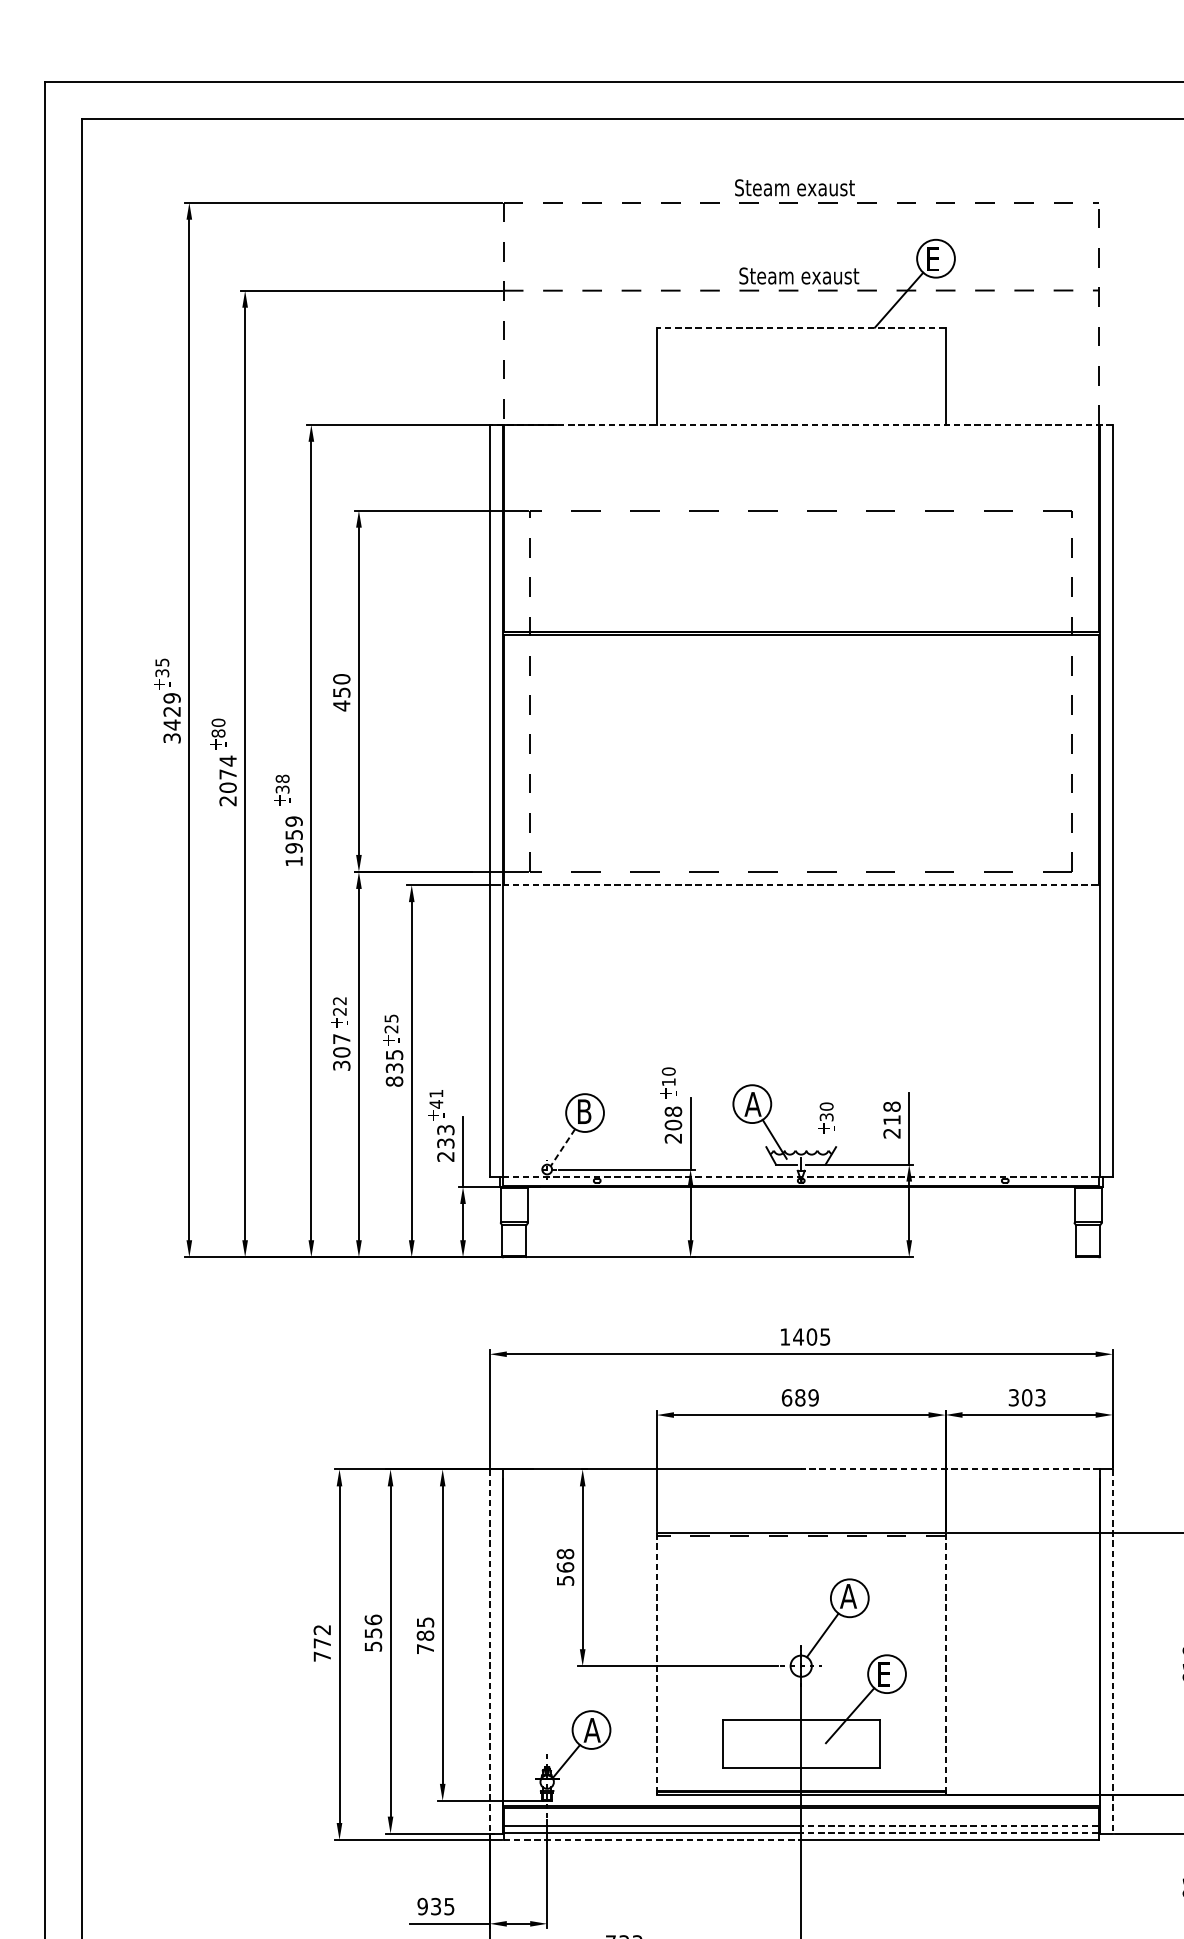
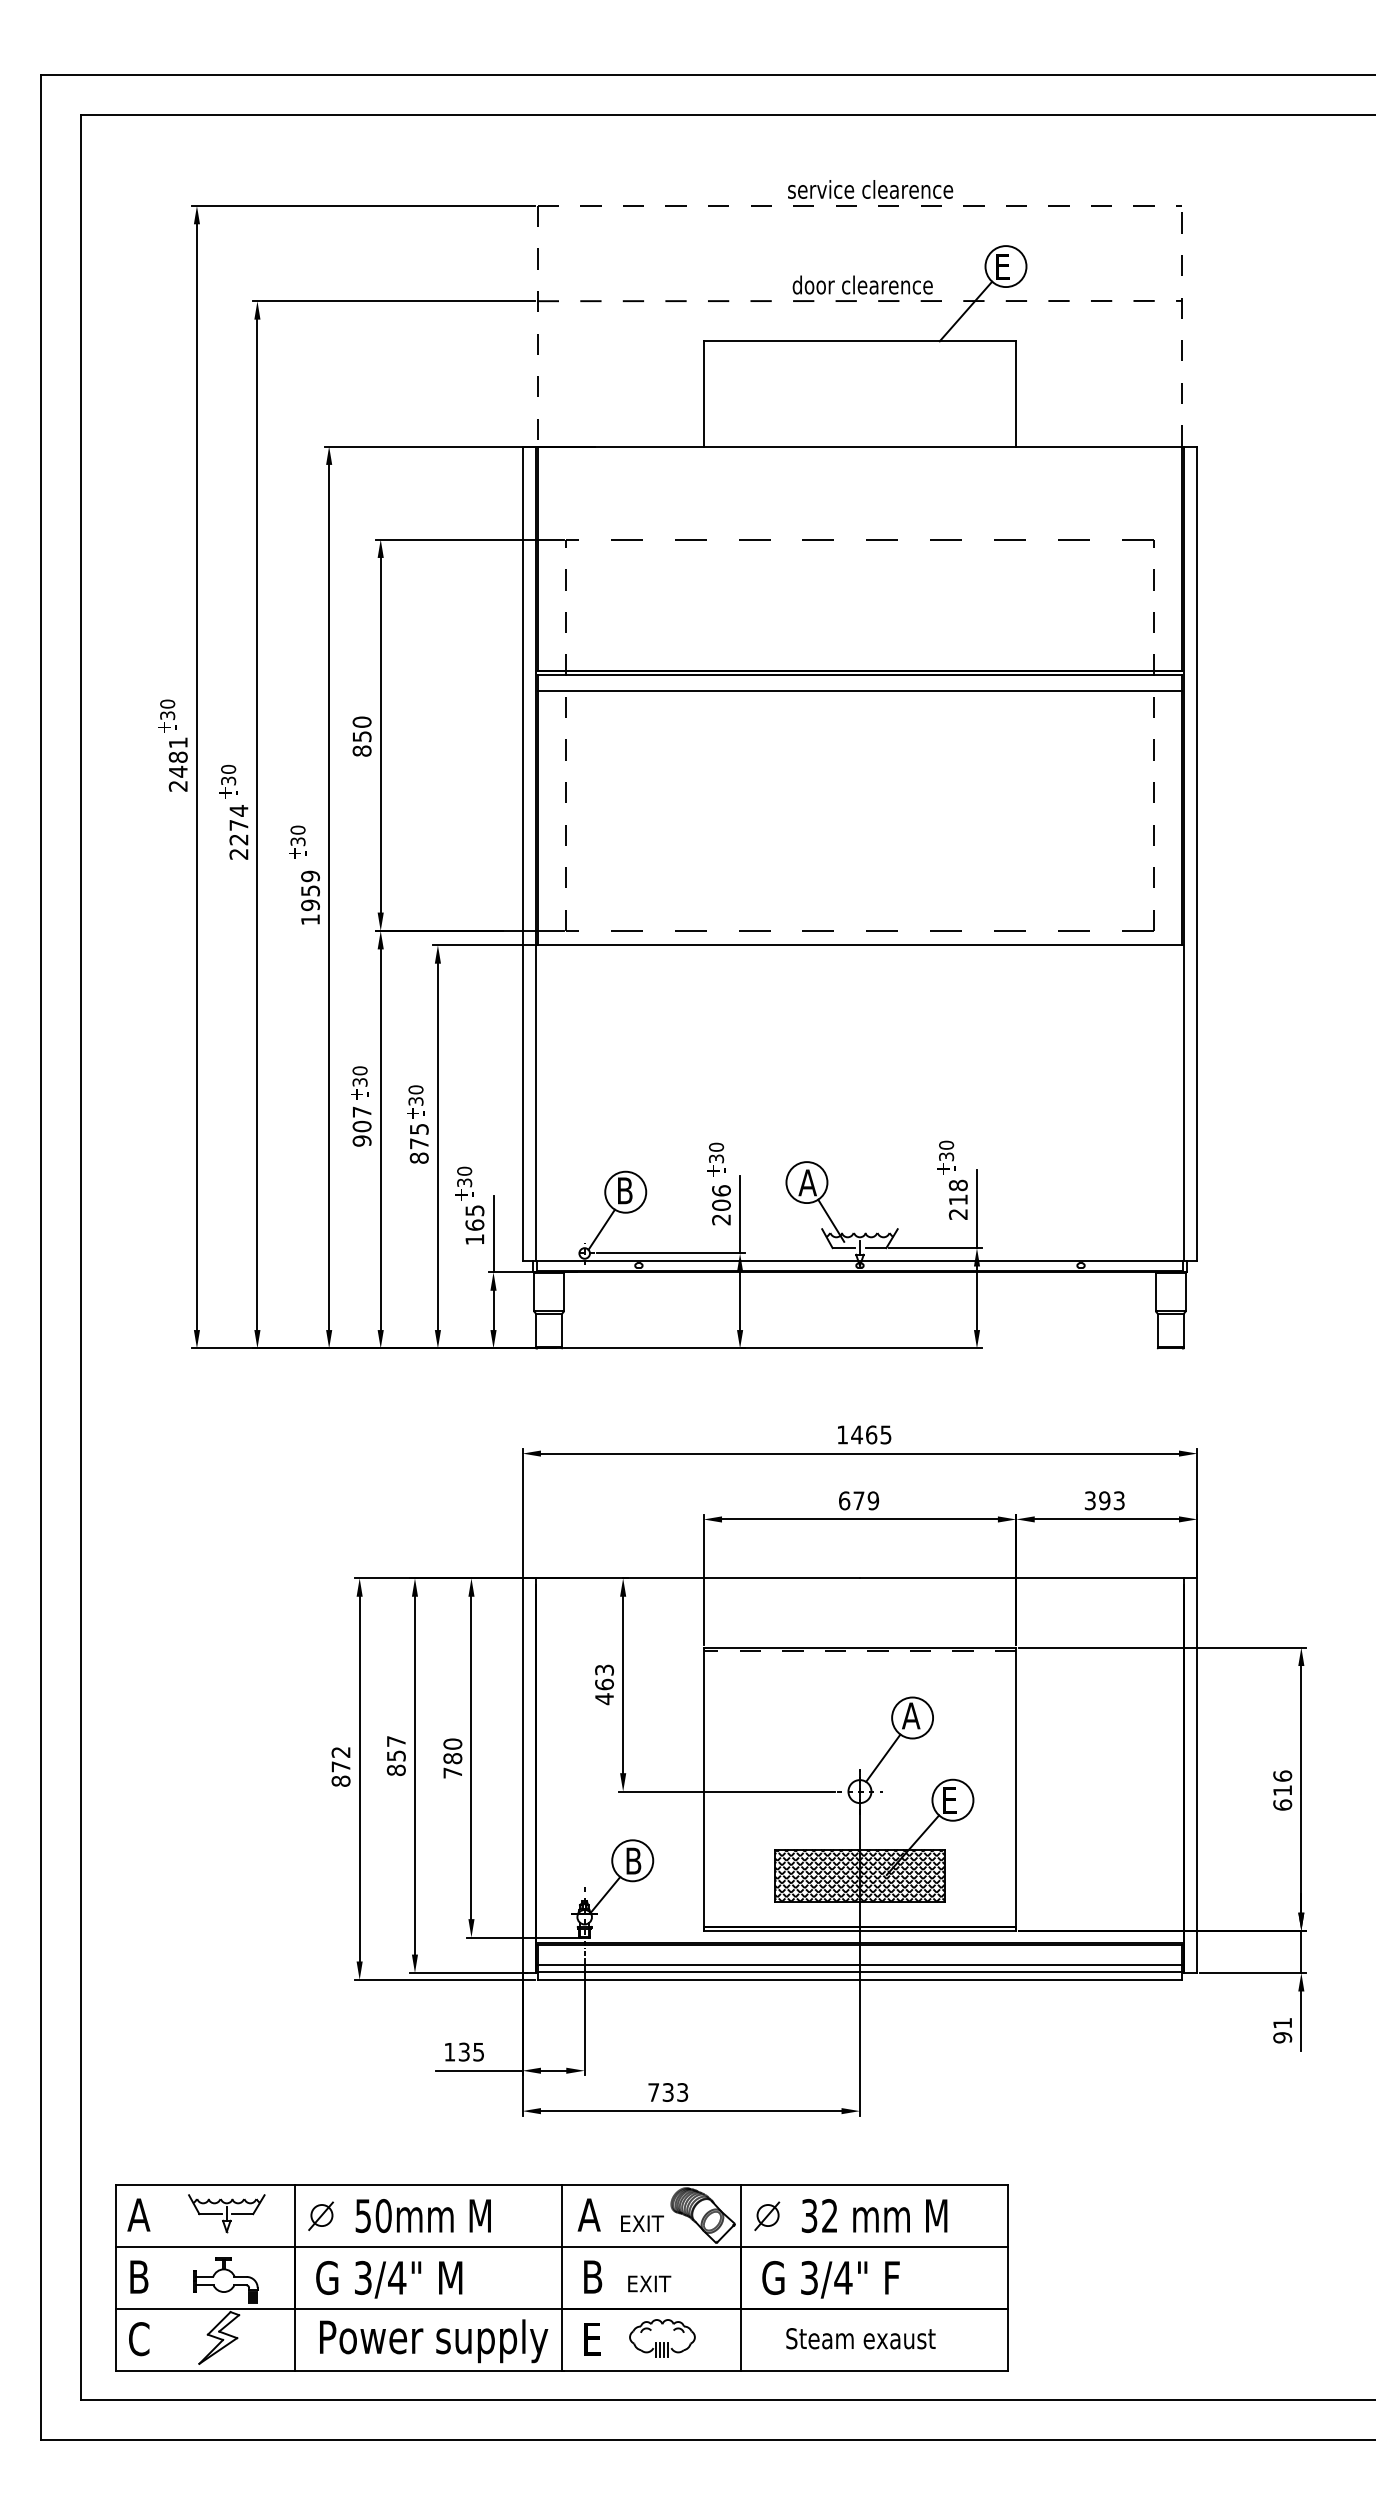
text: (810, 187) -> (870, 189), Steam exaust -> service clearence
text: (803, 275) -> (862, 284), Steam exaust -> door clearence
line: (800, 327) -> (859, 341), dashed -> solid
line: (800, 424) -> (859, 446), dashed -> solid
line: (800, 649) -> (859, 690), added
text: (162, 661) -> (167, 703), 35 -> 30
text: (341, 706) -> (361, 751), 450 -> 850
text: (171, 718) -> (177, 764), 3429 -> 2481
text: (218, 733) -> (228, 780), 80 -> 30
text: (282, 778) -> (297, 829), 38 -> 30
text: (227, 787) -> (238, 839), 2074 -> 2274
line: (801, 885) -> (860, 945), dashed -> solid
text: (339, 1006) -> (359, 1076), 22 -> 30
text: (391, 1023) -> (415, 1095), 25 -> 30
text: (341, 1065) -> (361, 1140), 307 -> 907
text: (393, 1068) -> (418, 1143), 835 -> 875
text: (668, 1081) -> (716, 1158), 10 -> 30
text: (436, 1098) -> (464, 1176), 41 -> 30
text: (673, 1111) -> (721, 1190), 208 -> 206
text: (826, 1117) -> (946, 1157), moved
text: (445, 1143) -> (474, 1225), 233 -> 165
line: (562, 1148) -> (601, 1230), dashed -> solid
line: (800, 1176) -> (859, 1261), dashed -> solid
text: (811, 1336) -> (871, 1434), 1405 -> 1465
text: (799, 1397) -> (858, 1500), 689 -> 679
text: (1026, 1397) -> (1104, 1500), 303 -> 393
line: (950, 1469) -> (1021, 1578), dashed -> solid
text: (565, 1567) -> (604, 1684), 568 -> 463
text: (425, 1621) -> (452, 1743), 785 -> 780
text: (372, 1632) -> (395, 1755), 556 -> 857
line: (489, 1652) -> (522, 1776), dashed -> solid
line: (1112, 1652) -> (1197, 1776), dashed -> solid
text: (321, 1655) -> (340, 1780), 772 -> 872
line: (656, 1664) -> (703, 1789), dashed -> solid
line: (945, 1664) -> (1016, 1789), dashed -> solid
text: (592, 1729) -> (633, 1860), A -> B
hatch: (800, 1743) -> (859, 1875), added
line: (949, 1825) -> (1020, 1964), dashed -> solid
line: (949, 1833) -> (1020, 1972), dashed -> solid
line: (653, 1839) -> (699, 1979), dashed -> solid
text: (422, 1906) -> (449, 2051), 935 -> 135

